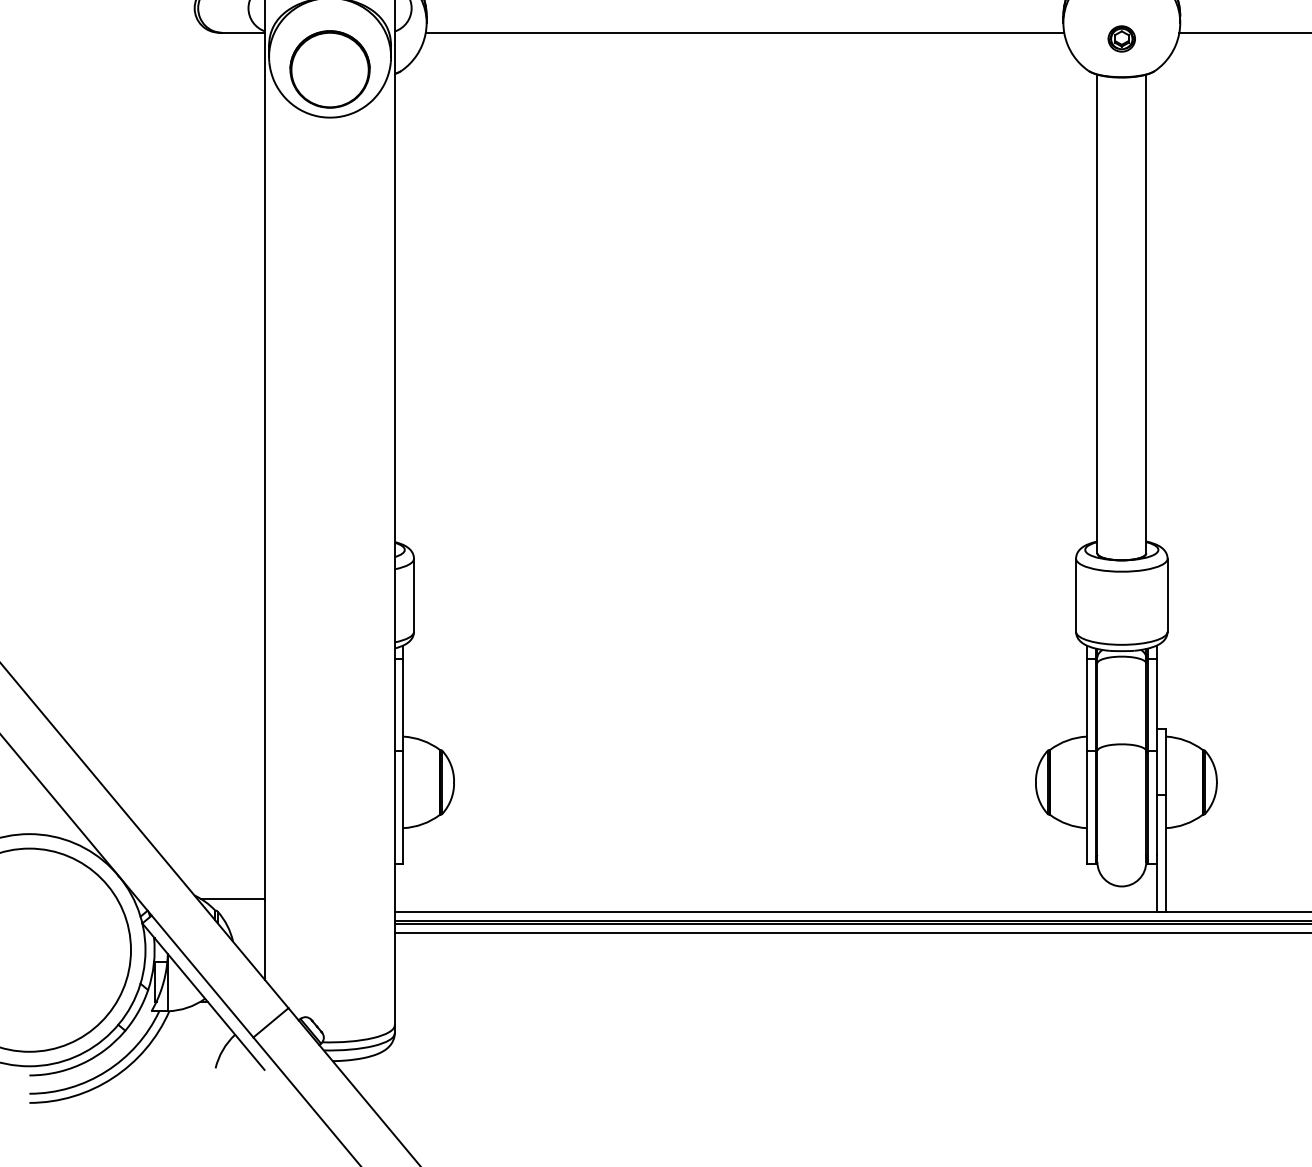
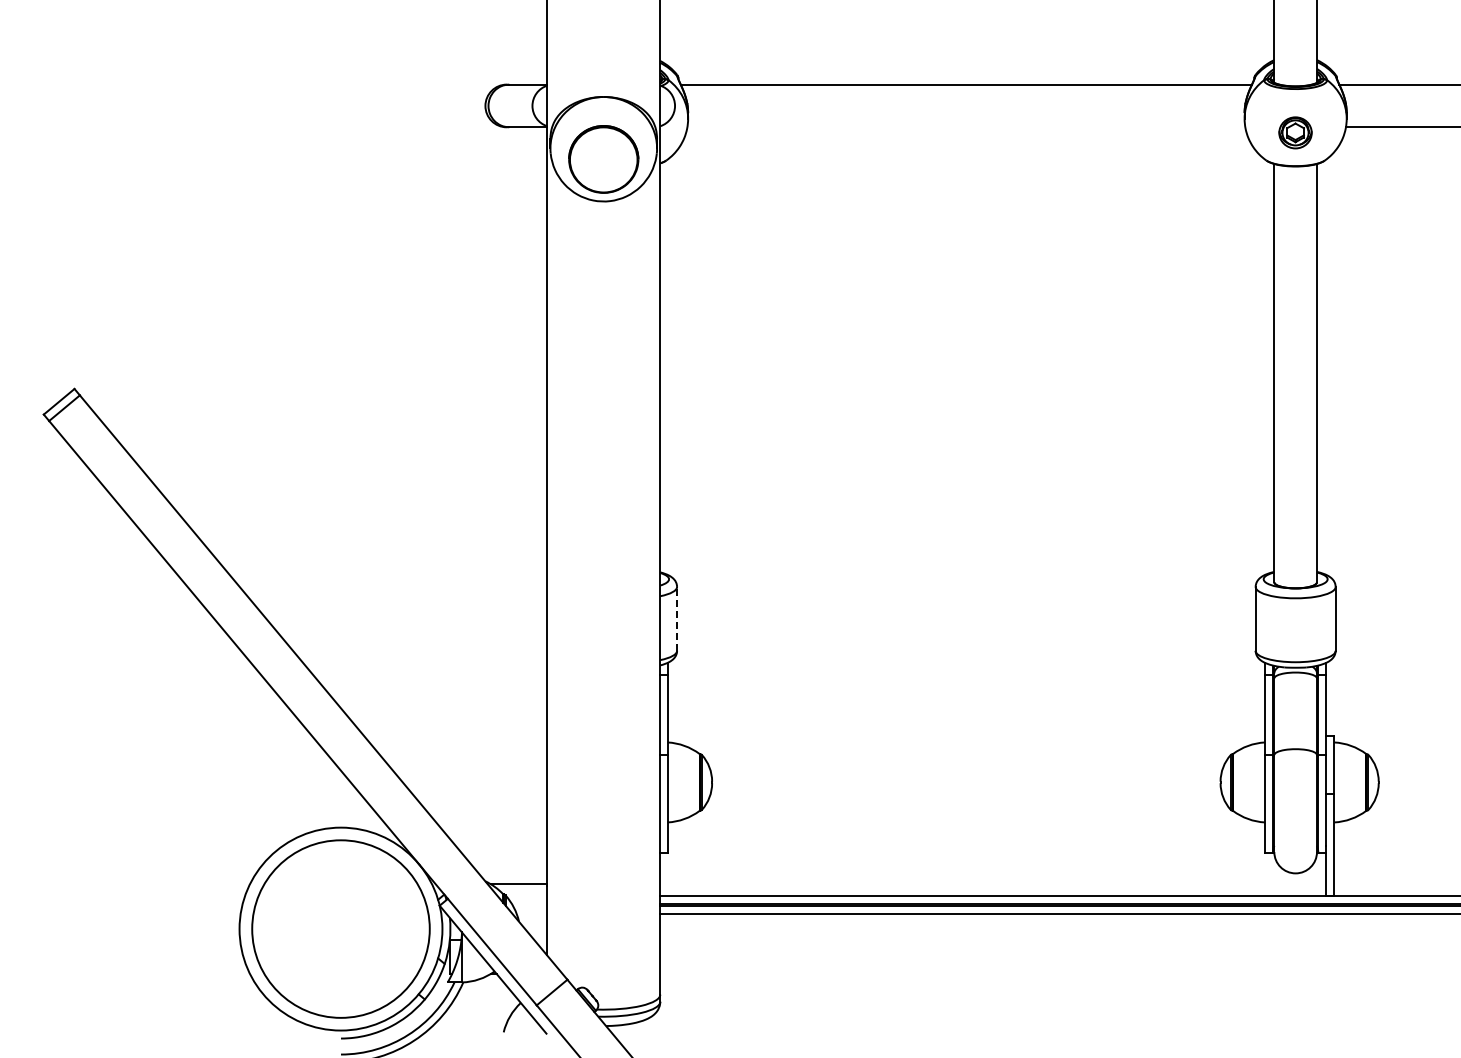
line: (745, 32) -> (966, 127), removed
part: (1121, 38) -> (1295, 132), size x1.4
line: (414, 594) -> (677, 618), solid -> dashed

